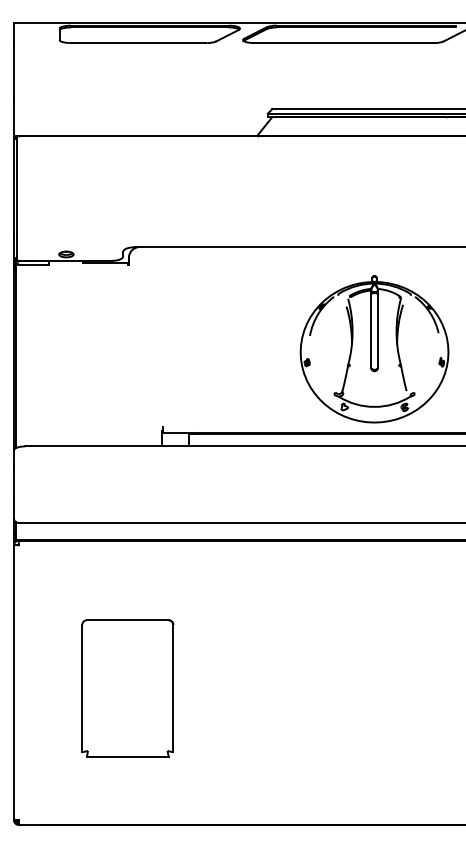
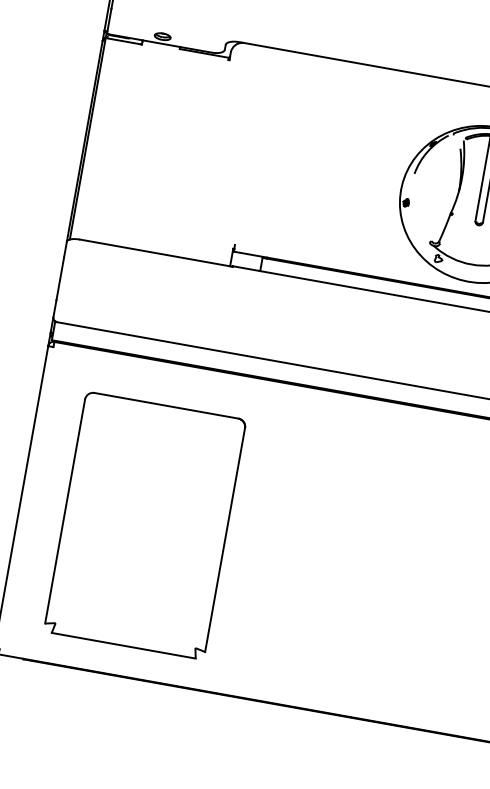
part: (127, 688) -> (144, 525), size x1.6

